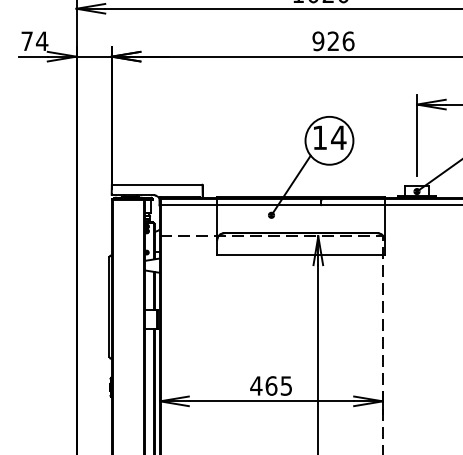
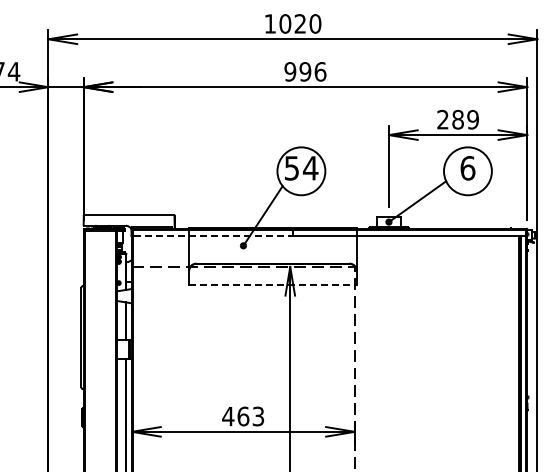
text: (333, 40) -> (305, 71), 926 -> 996
text: (319, 137) -> (291, 168), 14 -> 54
line: (241, 204) -> (213, 235), solid -> dashed
line: (300, 254) -> (272, 285), solid -> dashed
text: (286, 384) -> (258, 415), 465 -> 463

